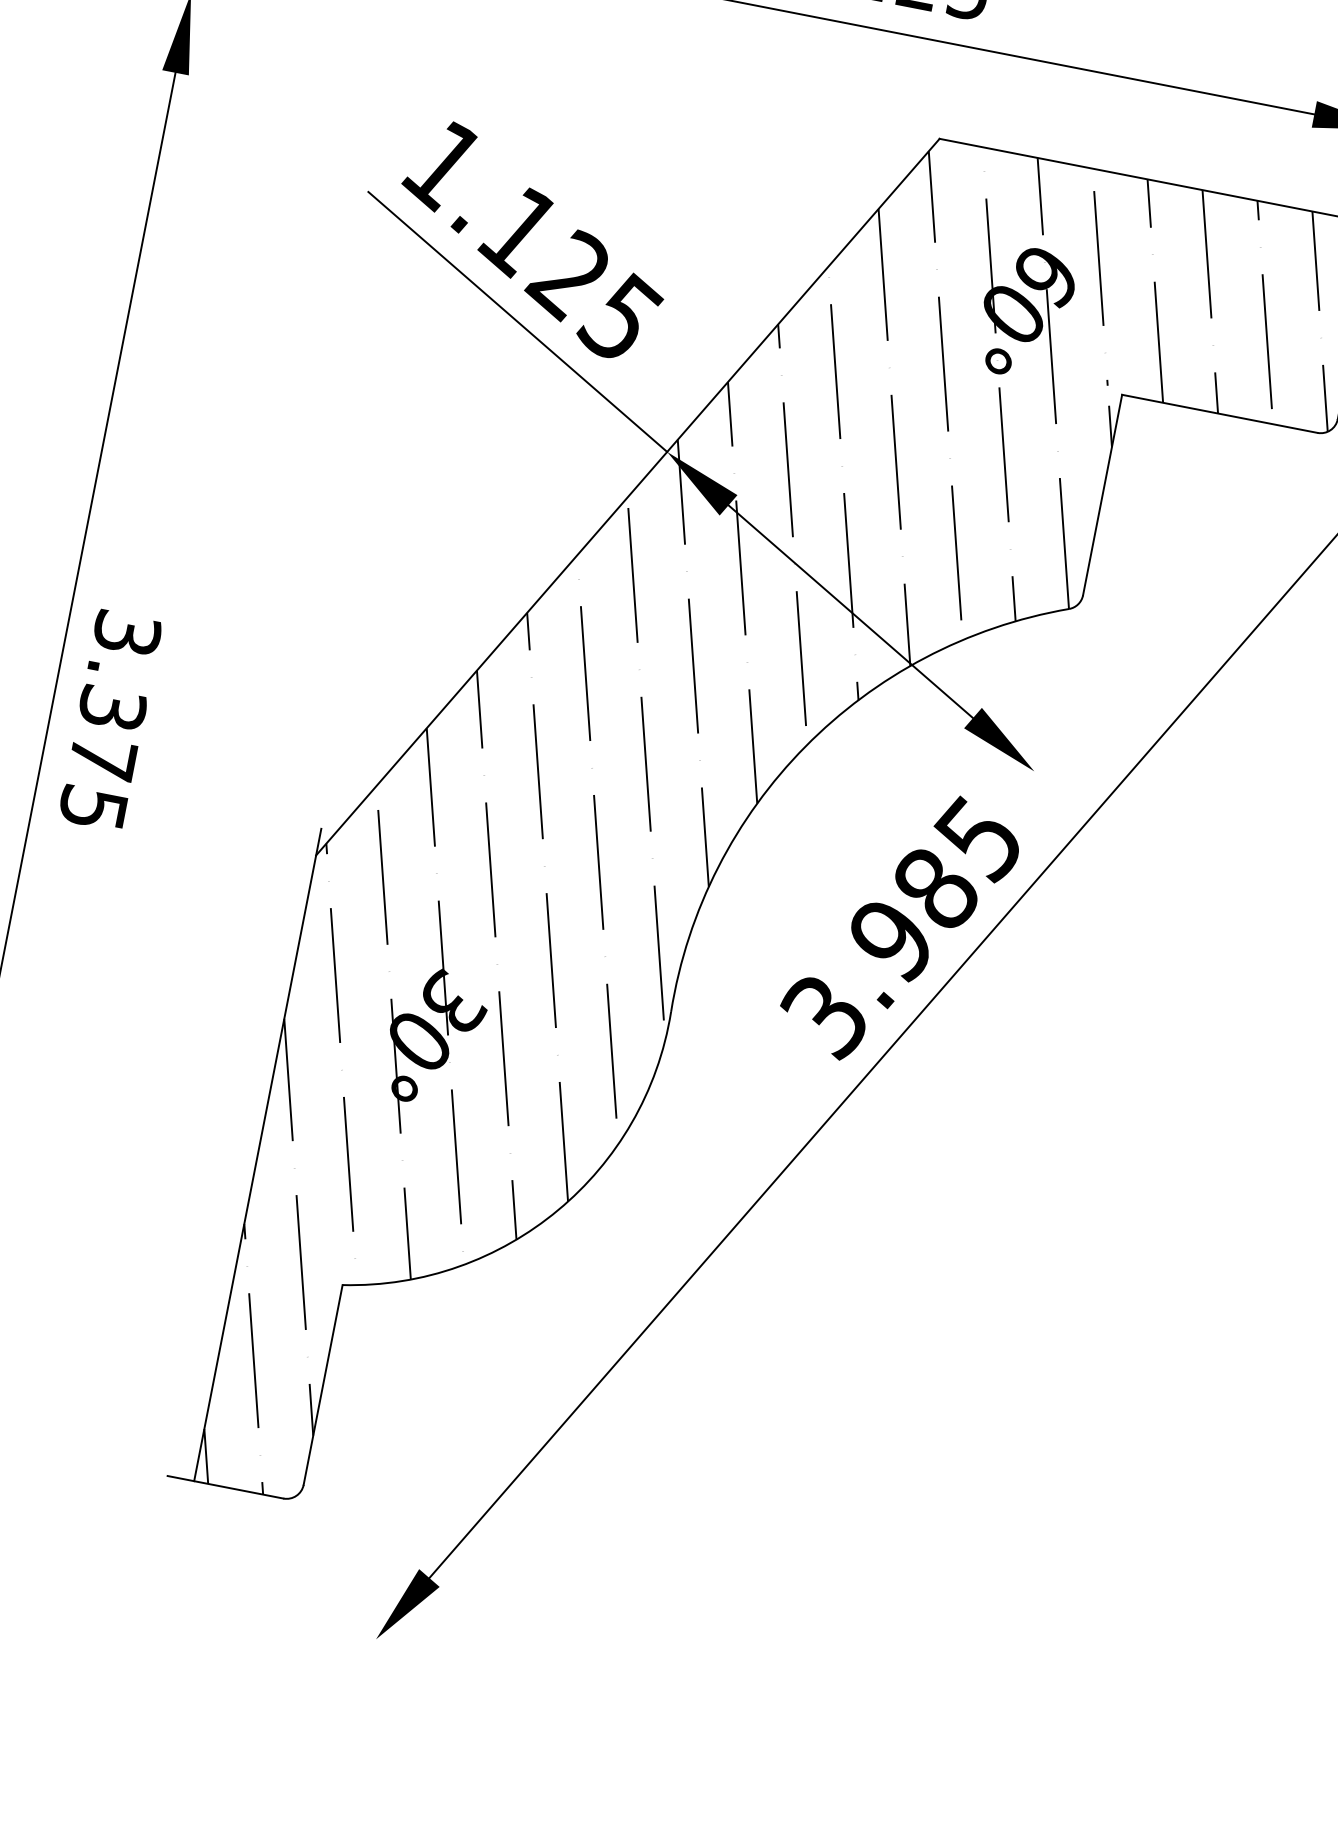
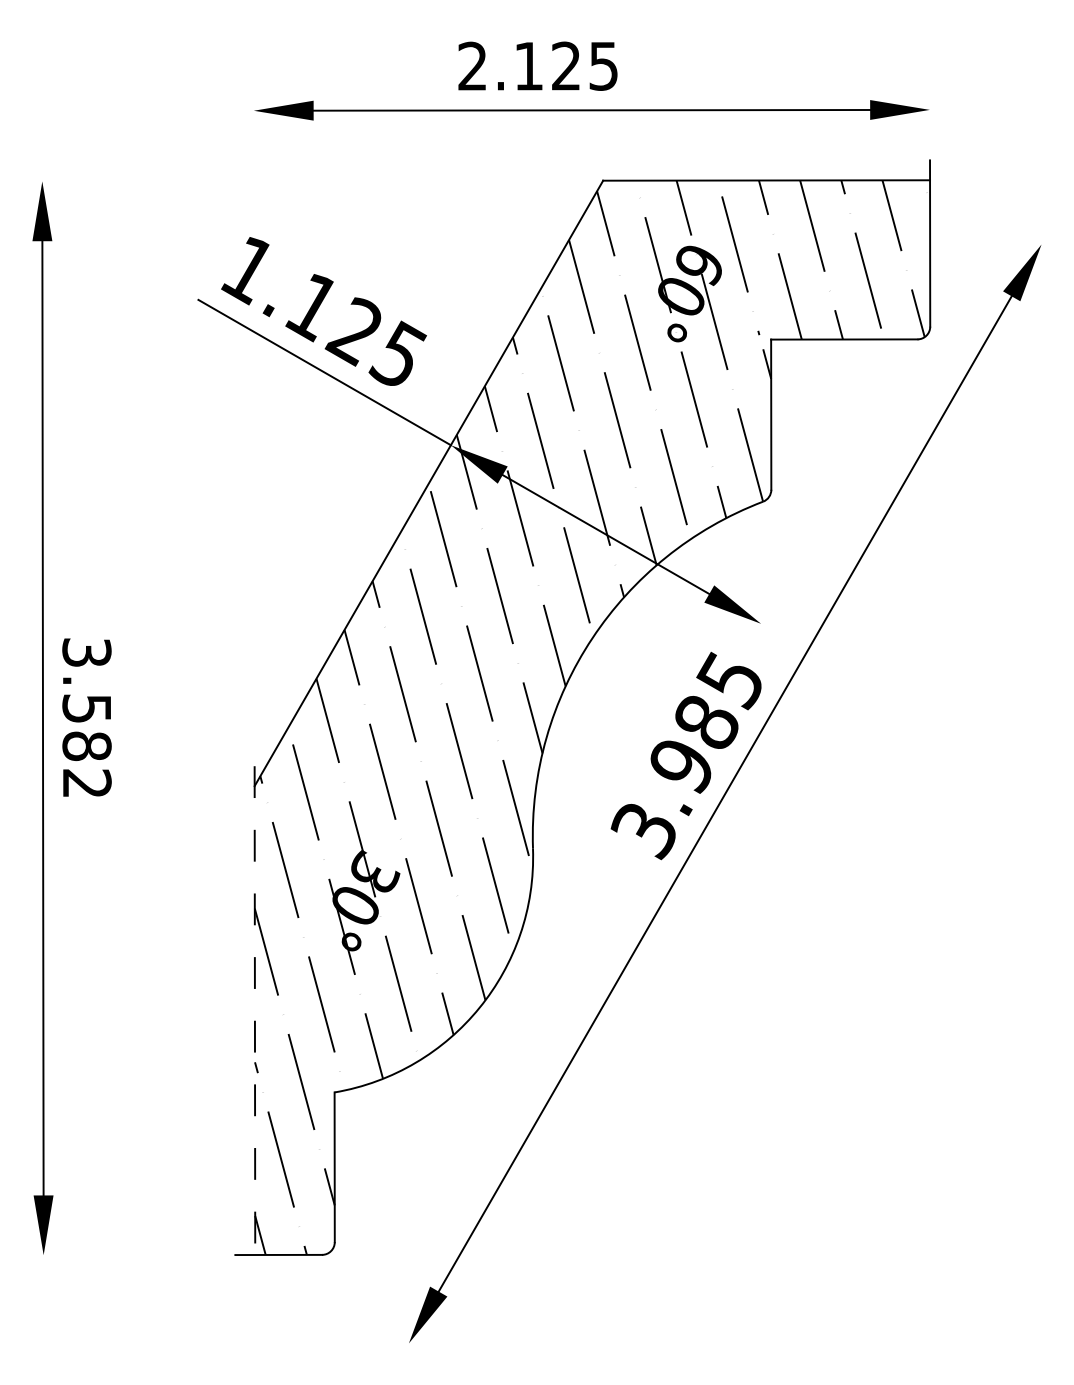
text: (102, 758) -> (86, 746), 3.375 -> 3.582
line: (256, 1156) -> (254, 1011), solid -> dashed

